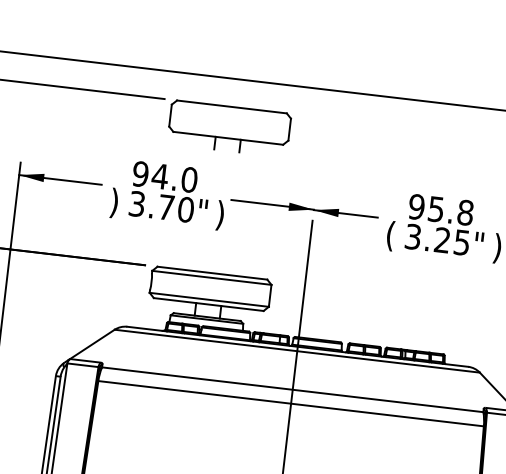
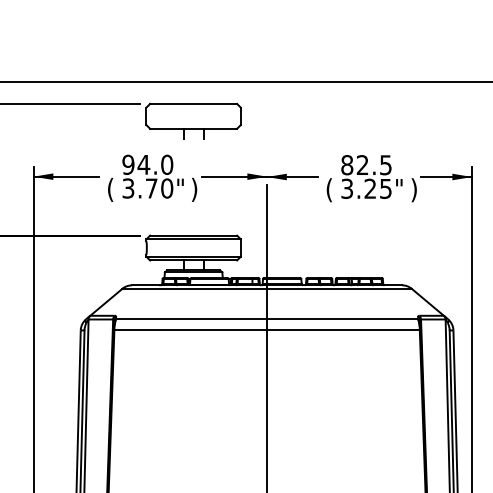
text: (114, 202) -> (110, 189), ) -> (
text: (441, 210) -> (366, 165), 95.8 -> 82.5

